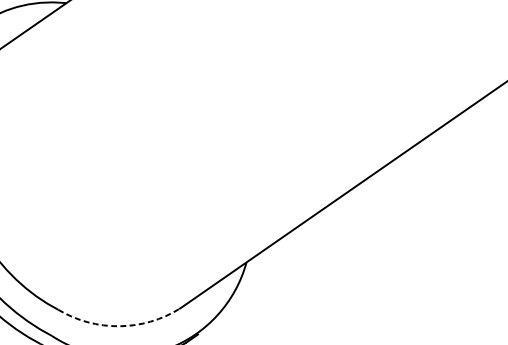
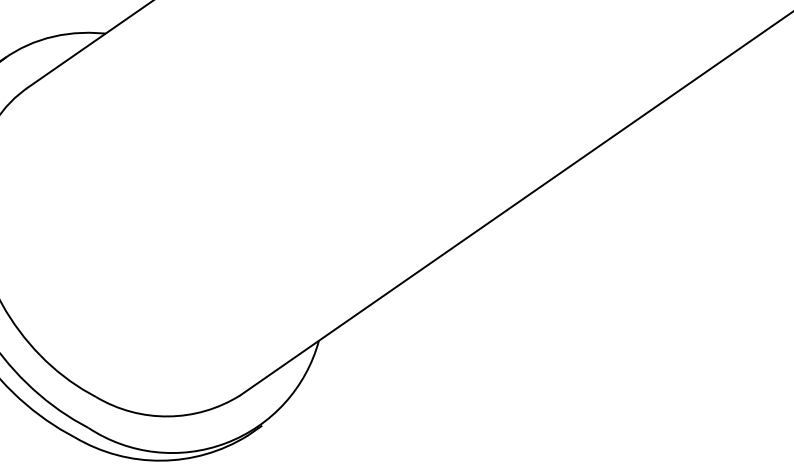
arc: (119, 326) -> (168, 416), dashed -> solid

